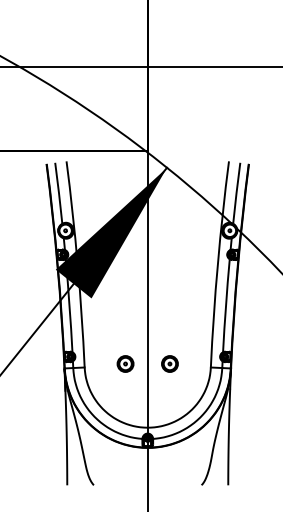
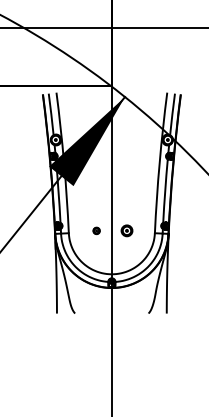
part: (125, 363) -> (96, 230), size x0.6

